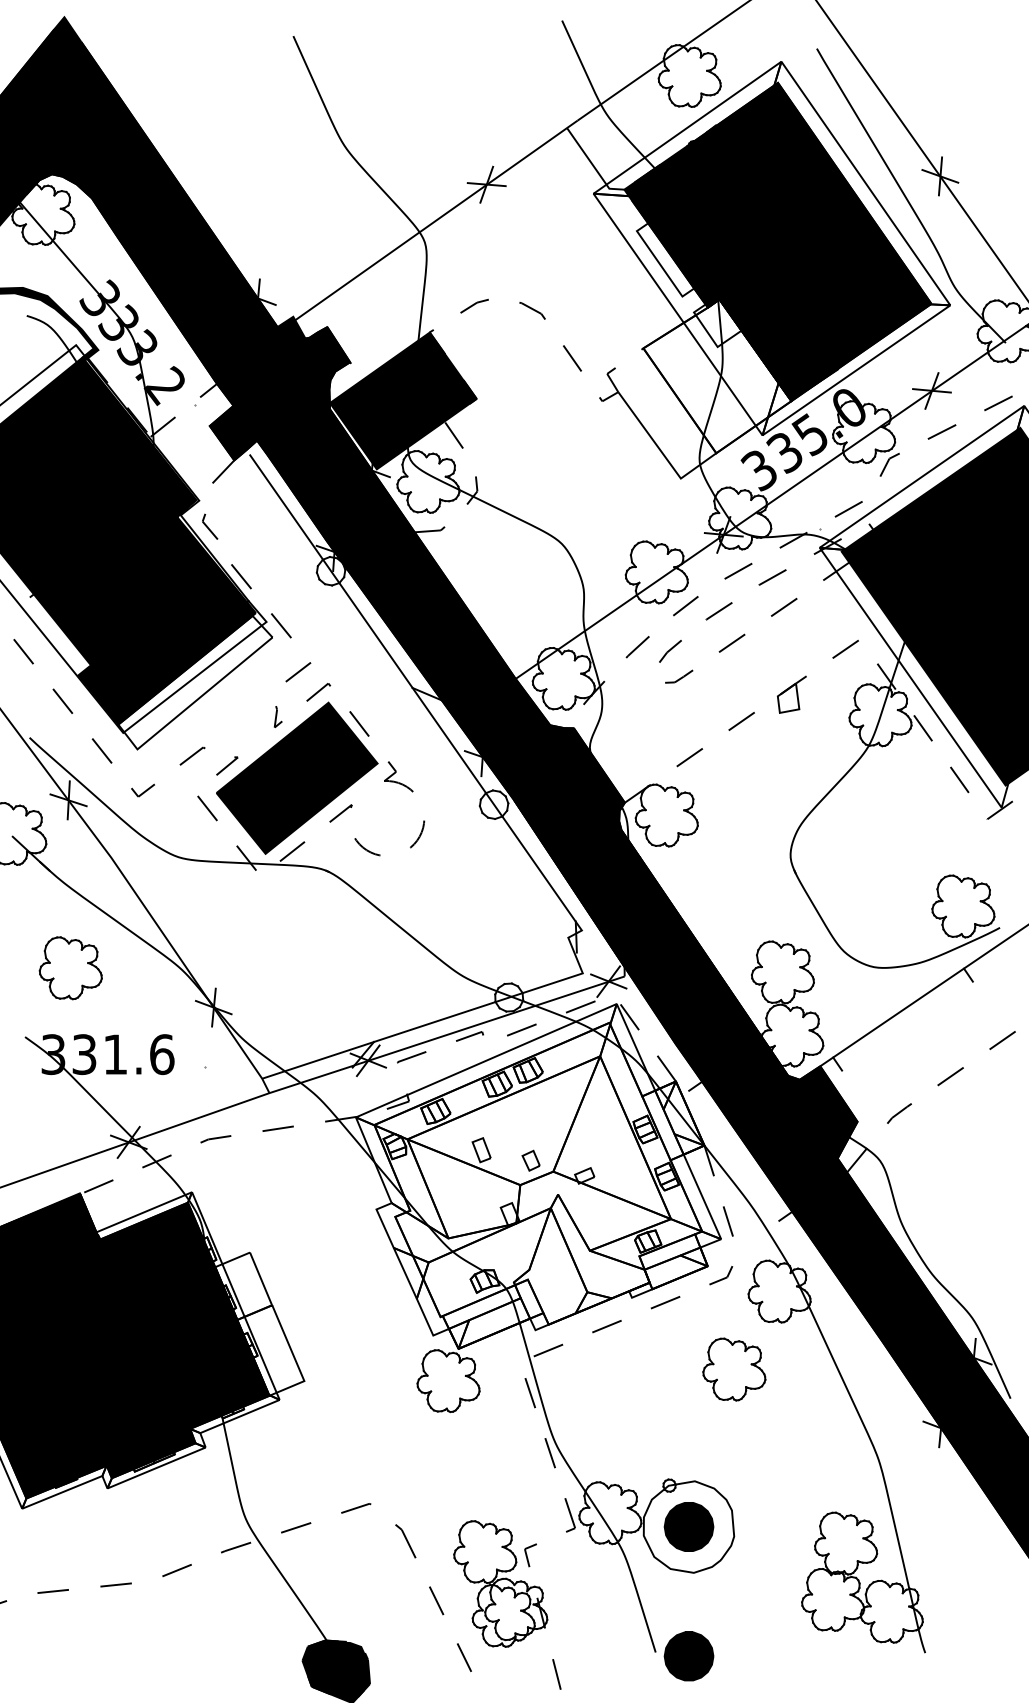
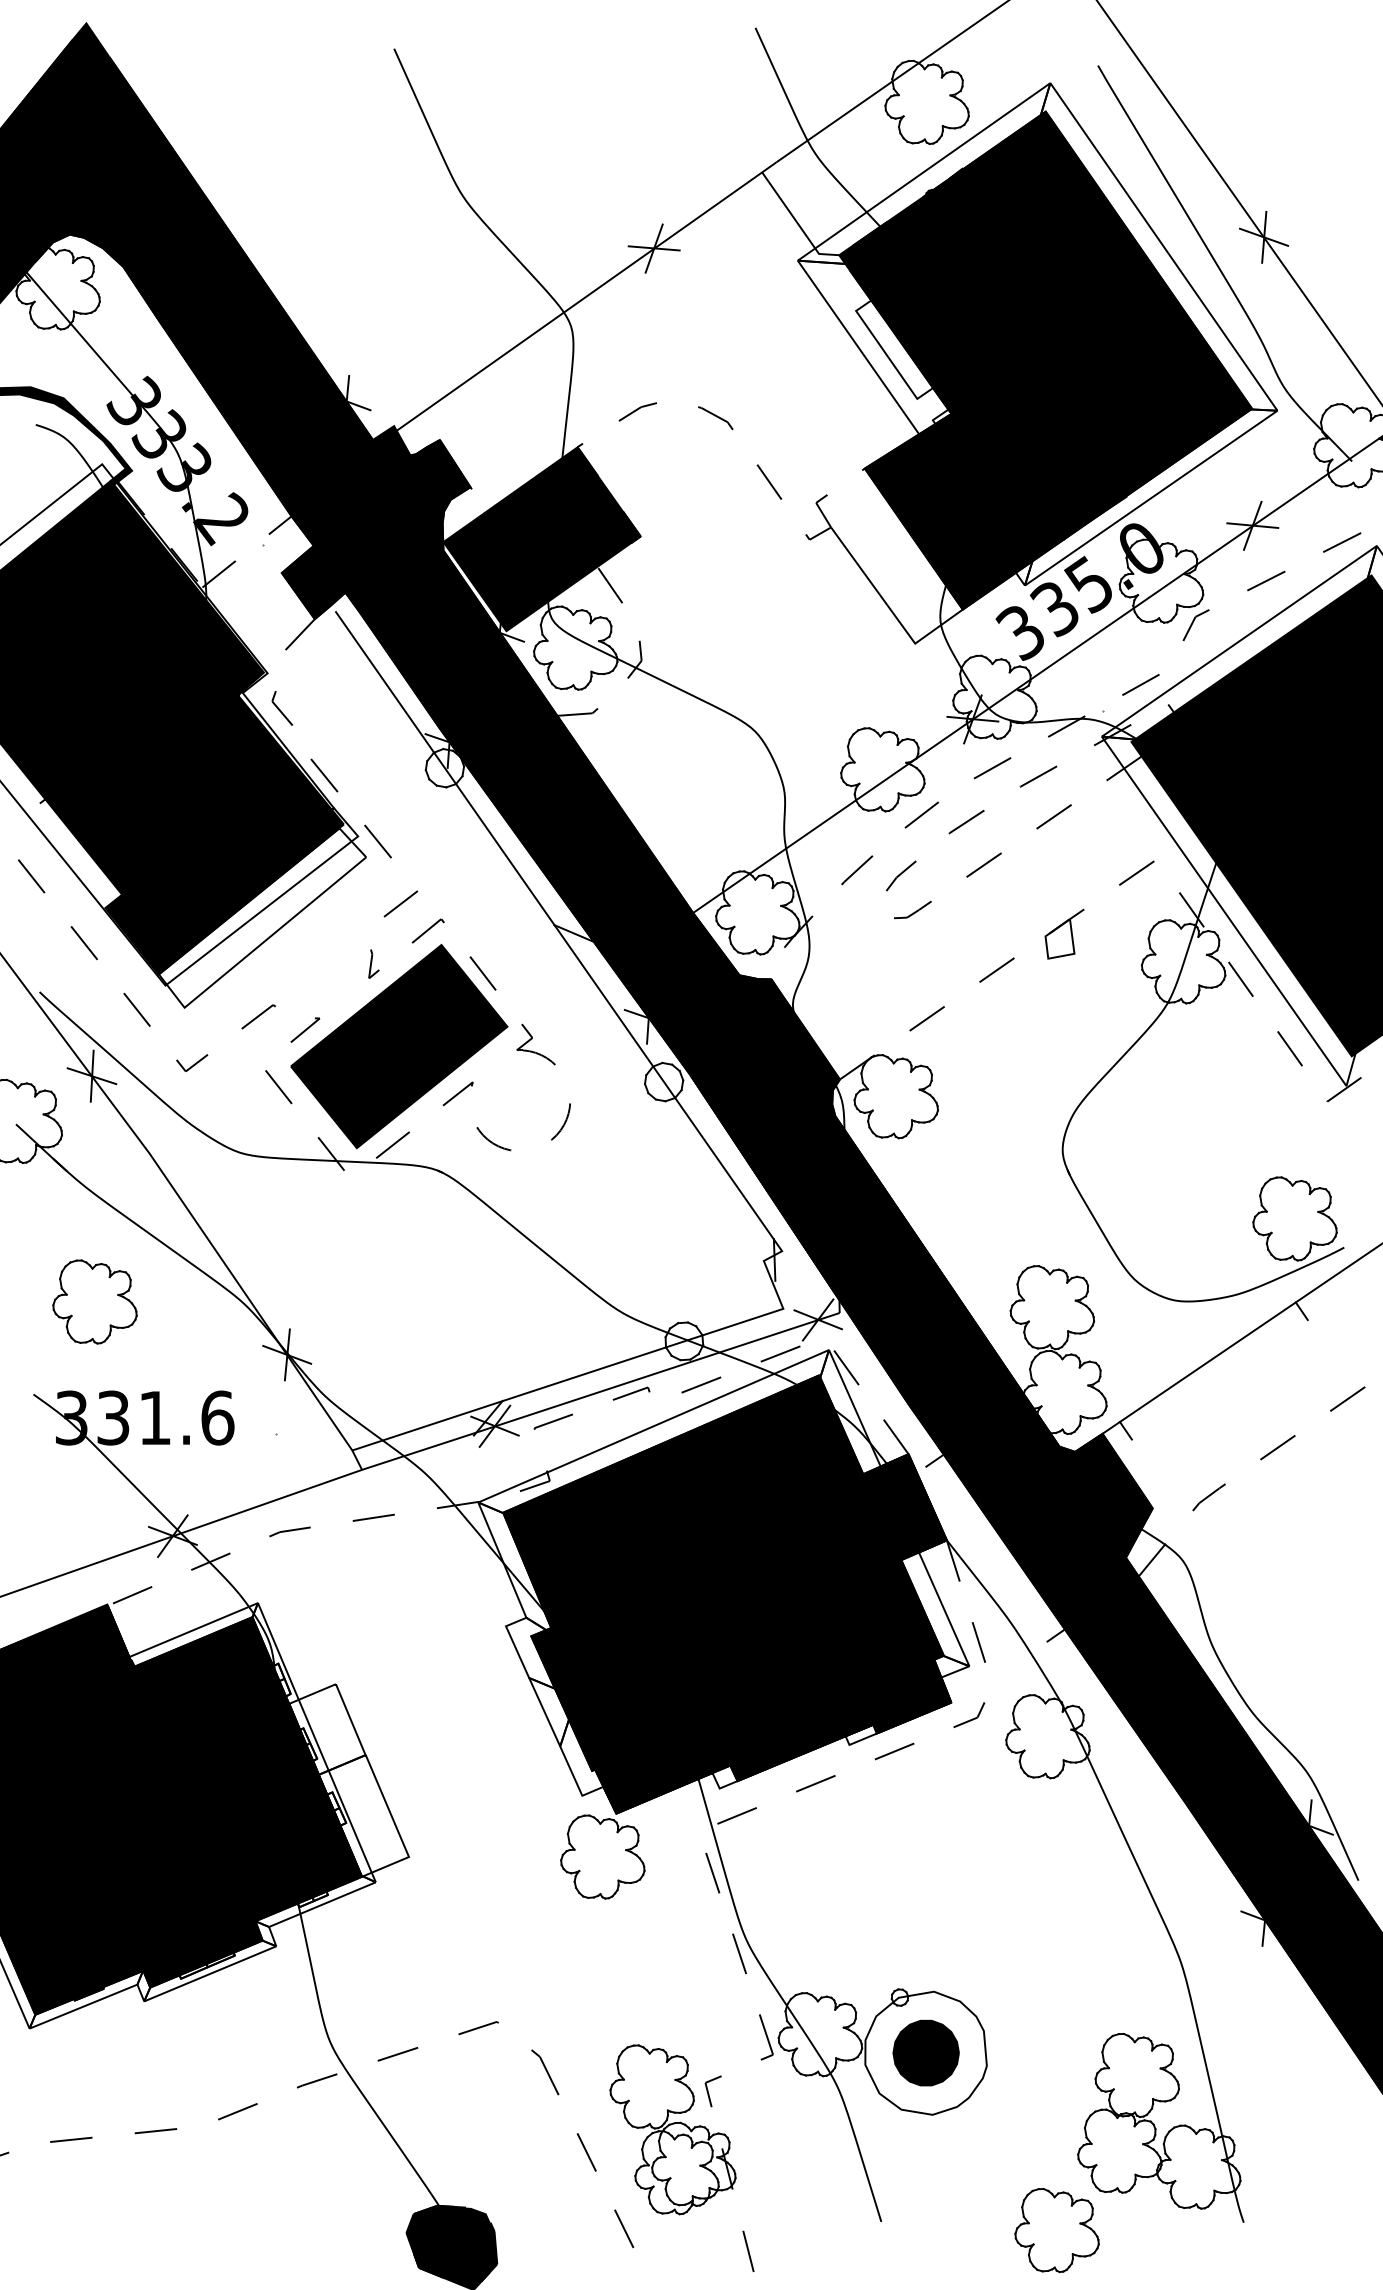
fill: (716, 375) -> (963, 505), added
fill: (541, 1185) -> (727, 1594), added
part: (733, 1369) -> (1056, 2230), moved
part: (688, 1655) -> (925, 2226), removed

